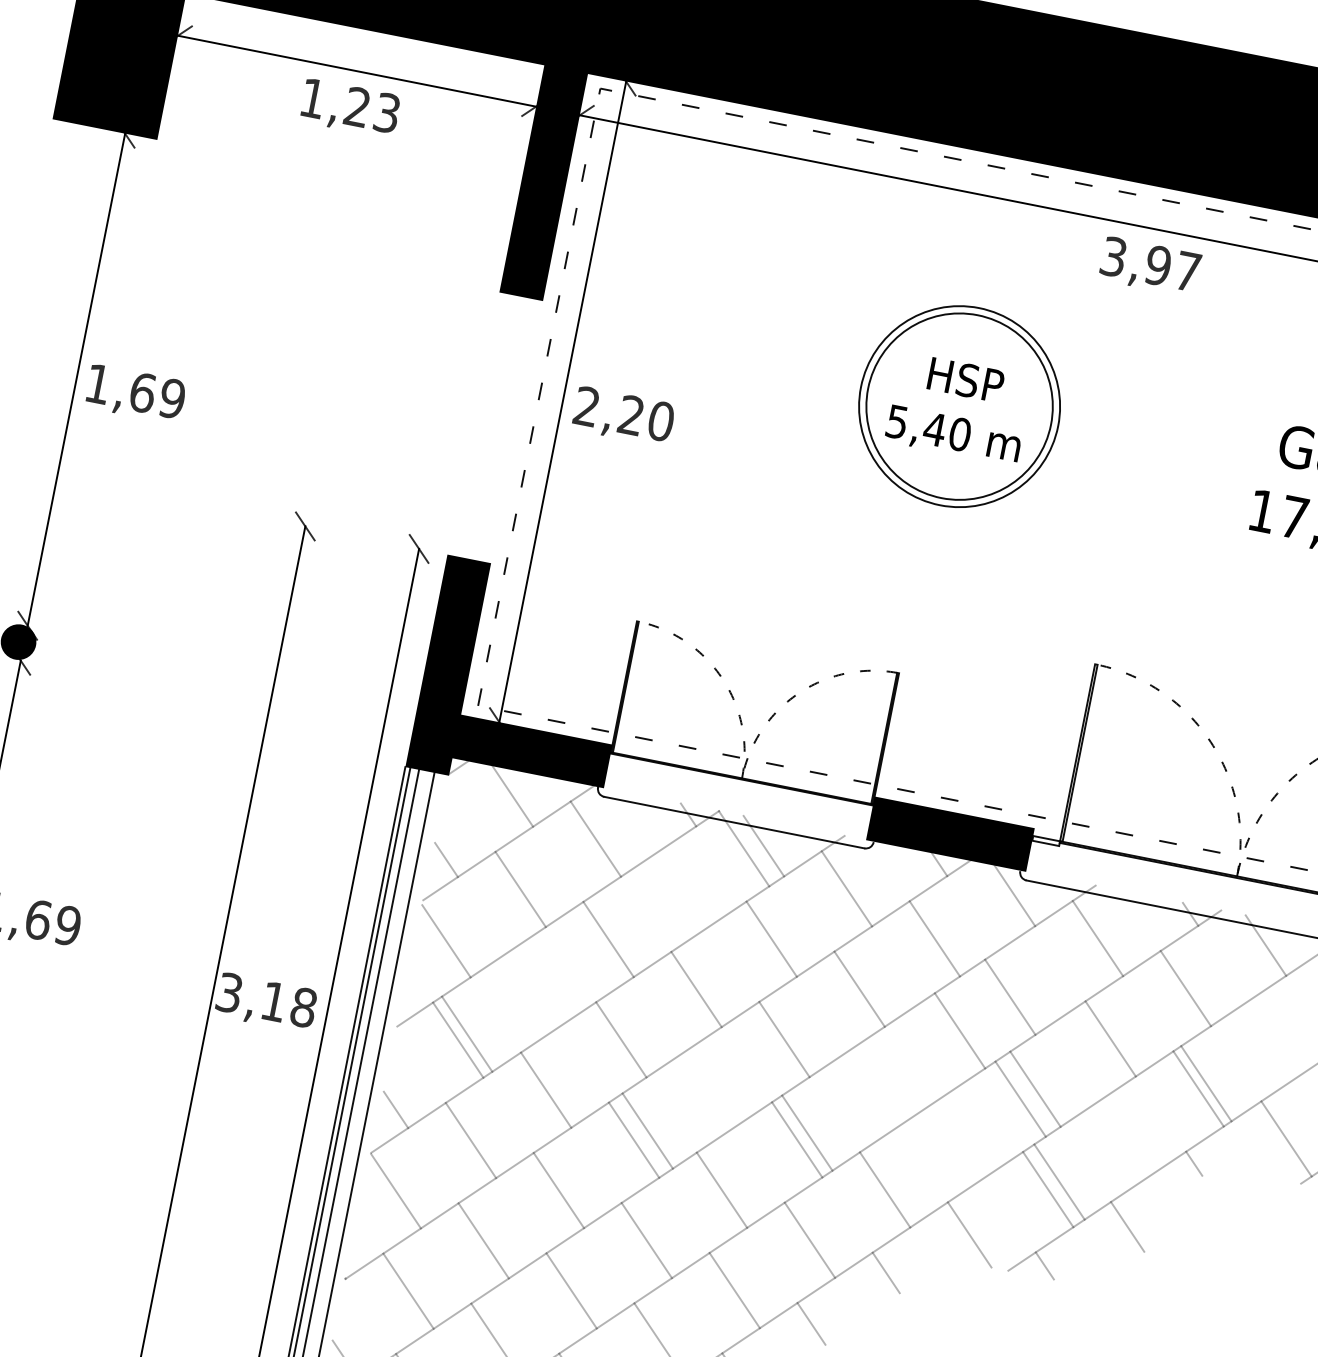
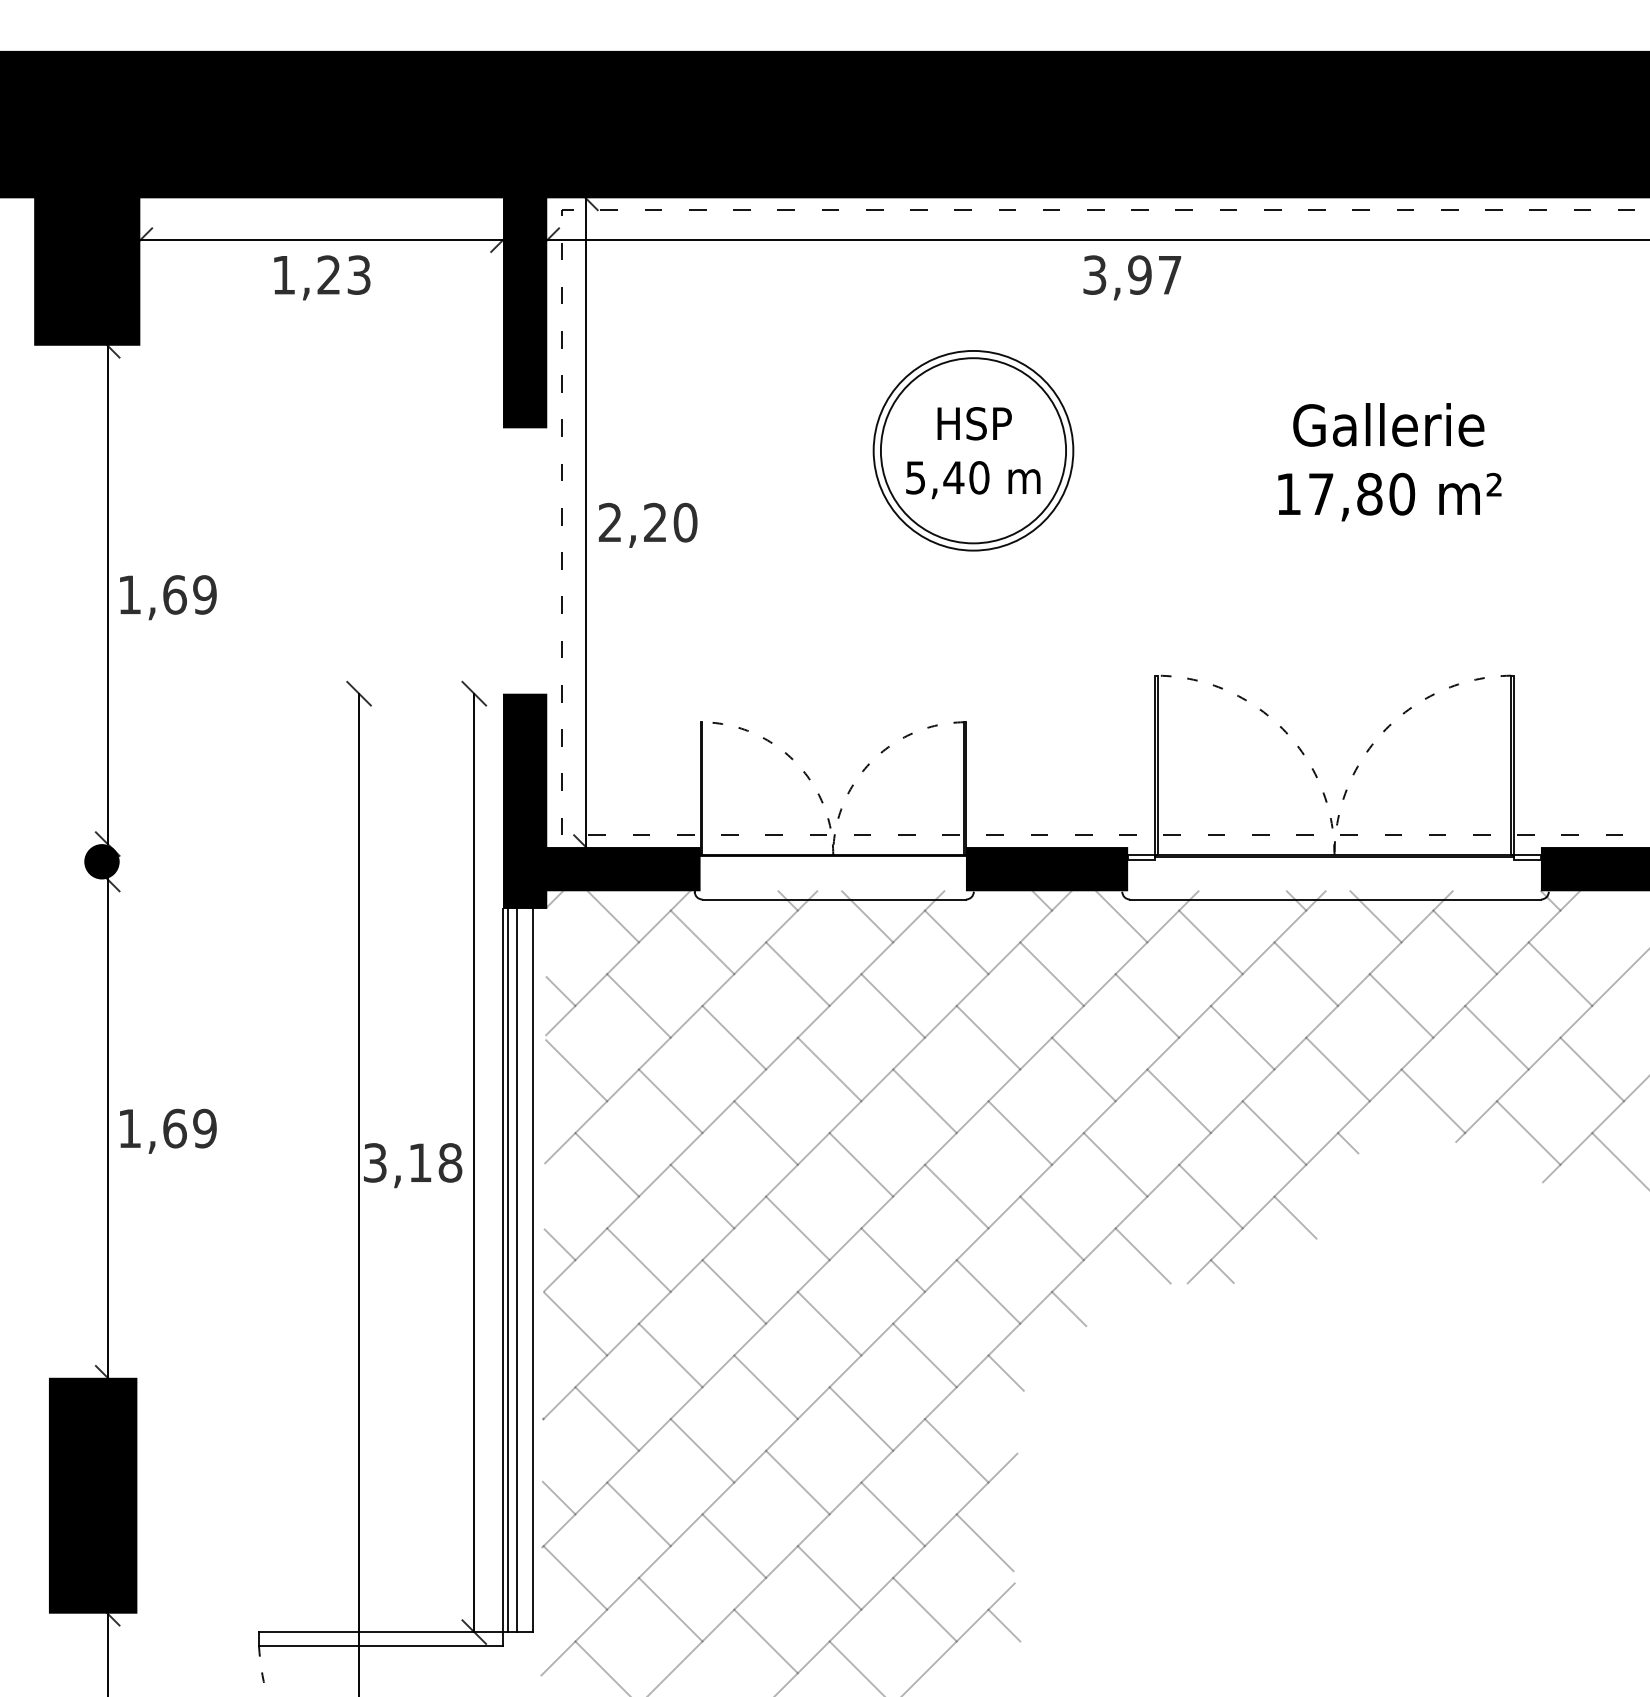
line: (743, 848) -> (797, 973), moved
line: (1009, 997) -> (1083, 1069), moved
line: (960, 1030) -> (1147, 1005), moved
line: (466, 1034) -> (670, 1101), moved
line: (1206, 1083) -> (1401, 1005), moved
line: (1020, 1098) -> (1115, 1164), moved
line: (647, 1130) -> (861, 1164), moved
line: (807, 1132) -> (1020, 1132), moved
line: (1059, 1181) -> (1274, 1132), moved

